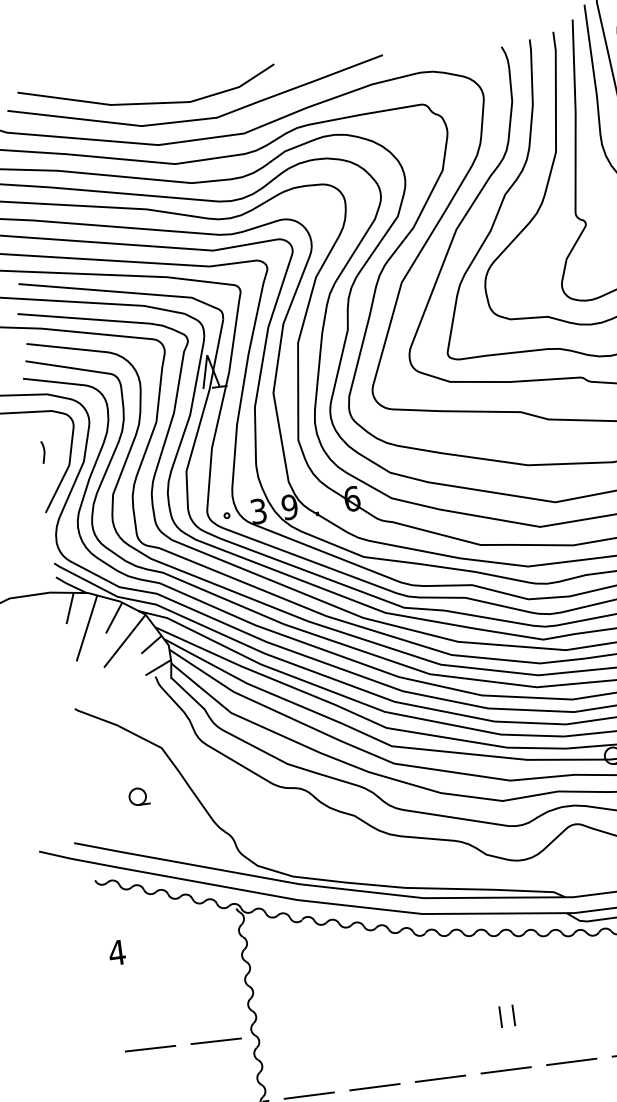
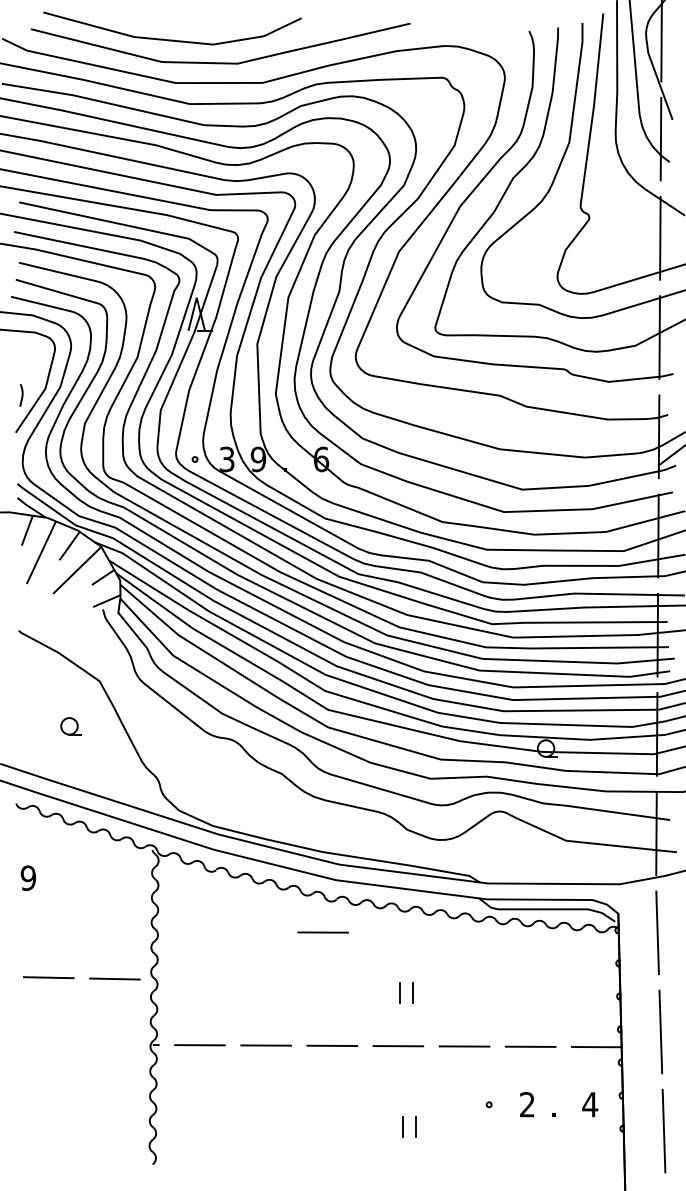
curve: (43, 452) -> (21, 395), moved
text: (117, 952) -> (28, 877), 4 -> 9
line: (415, 967) -> (322, 932), added

